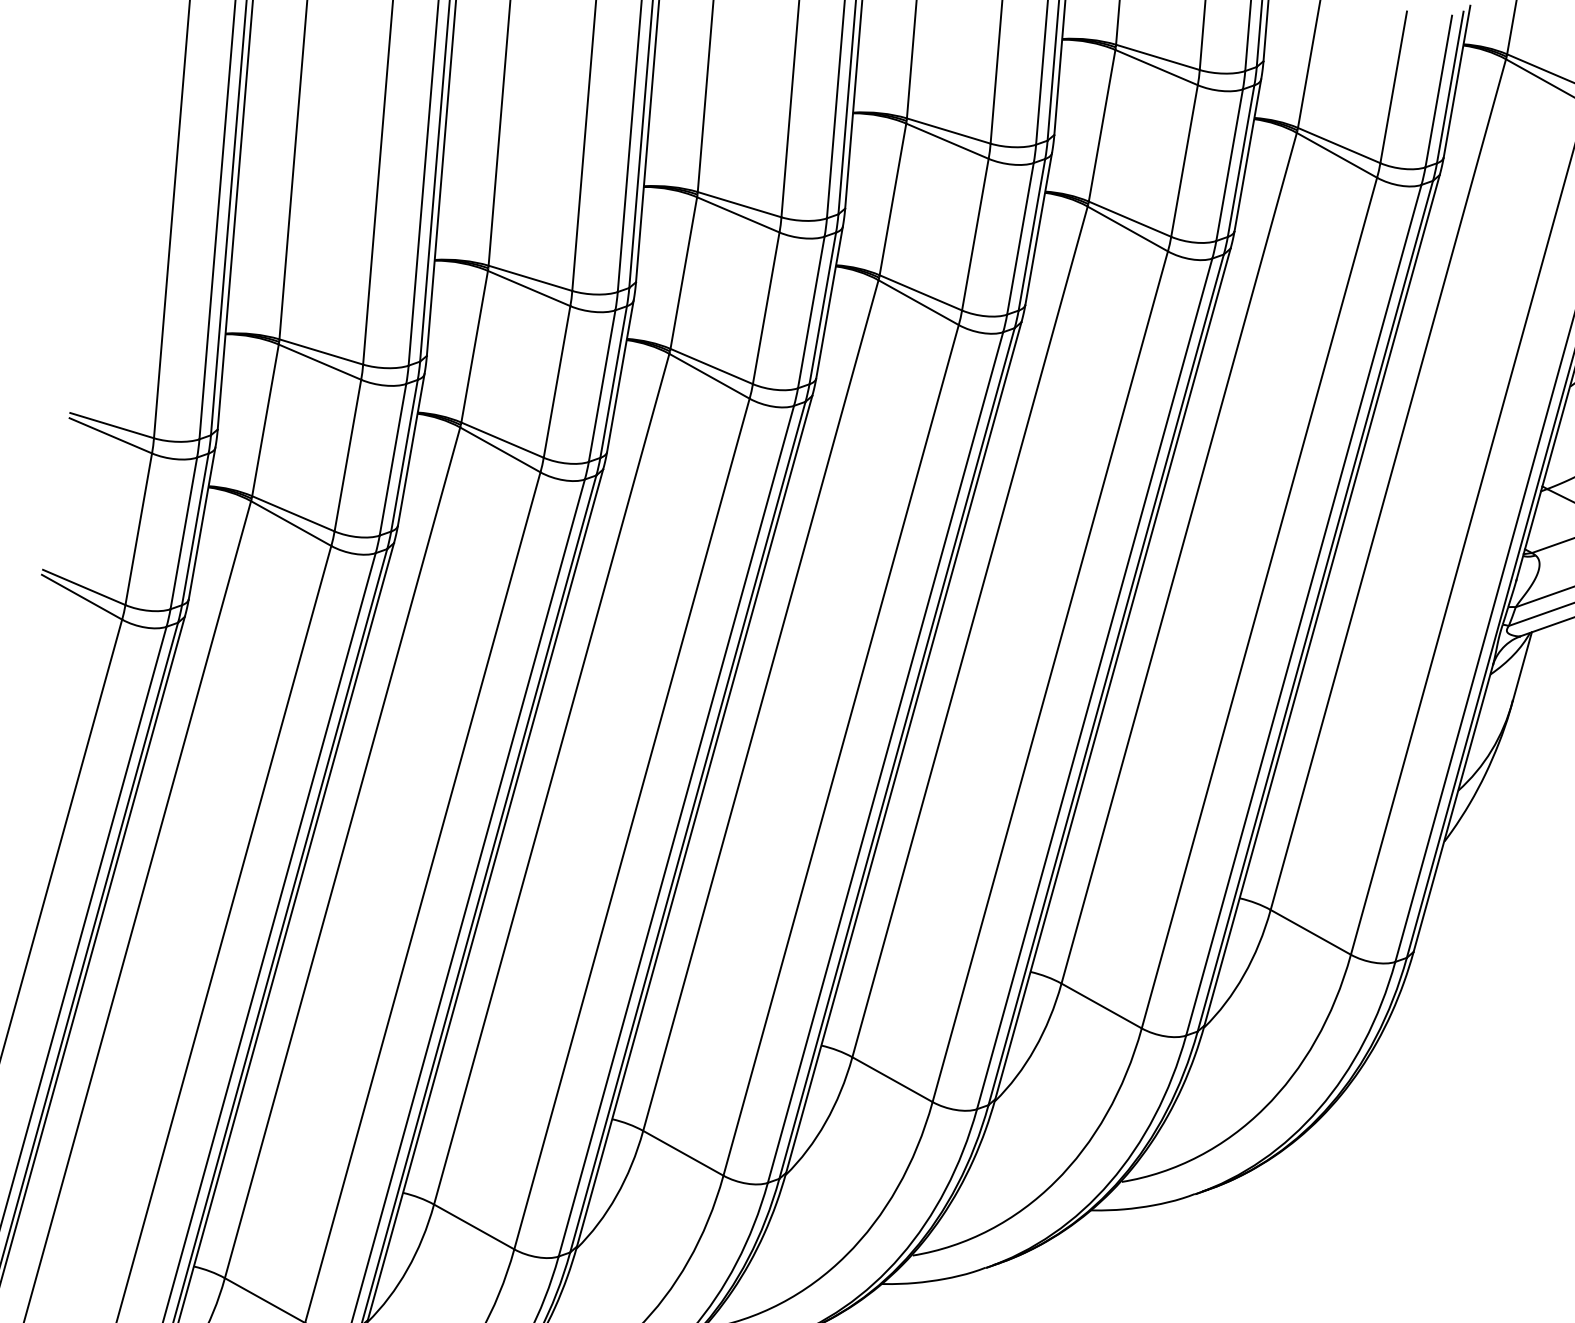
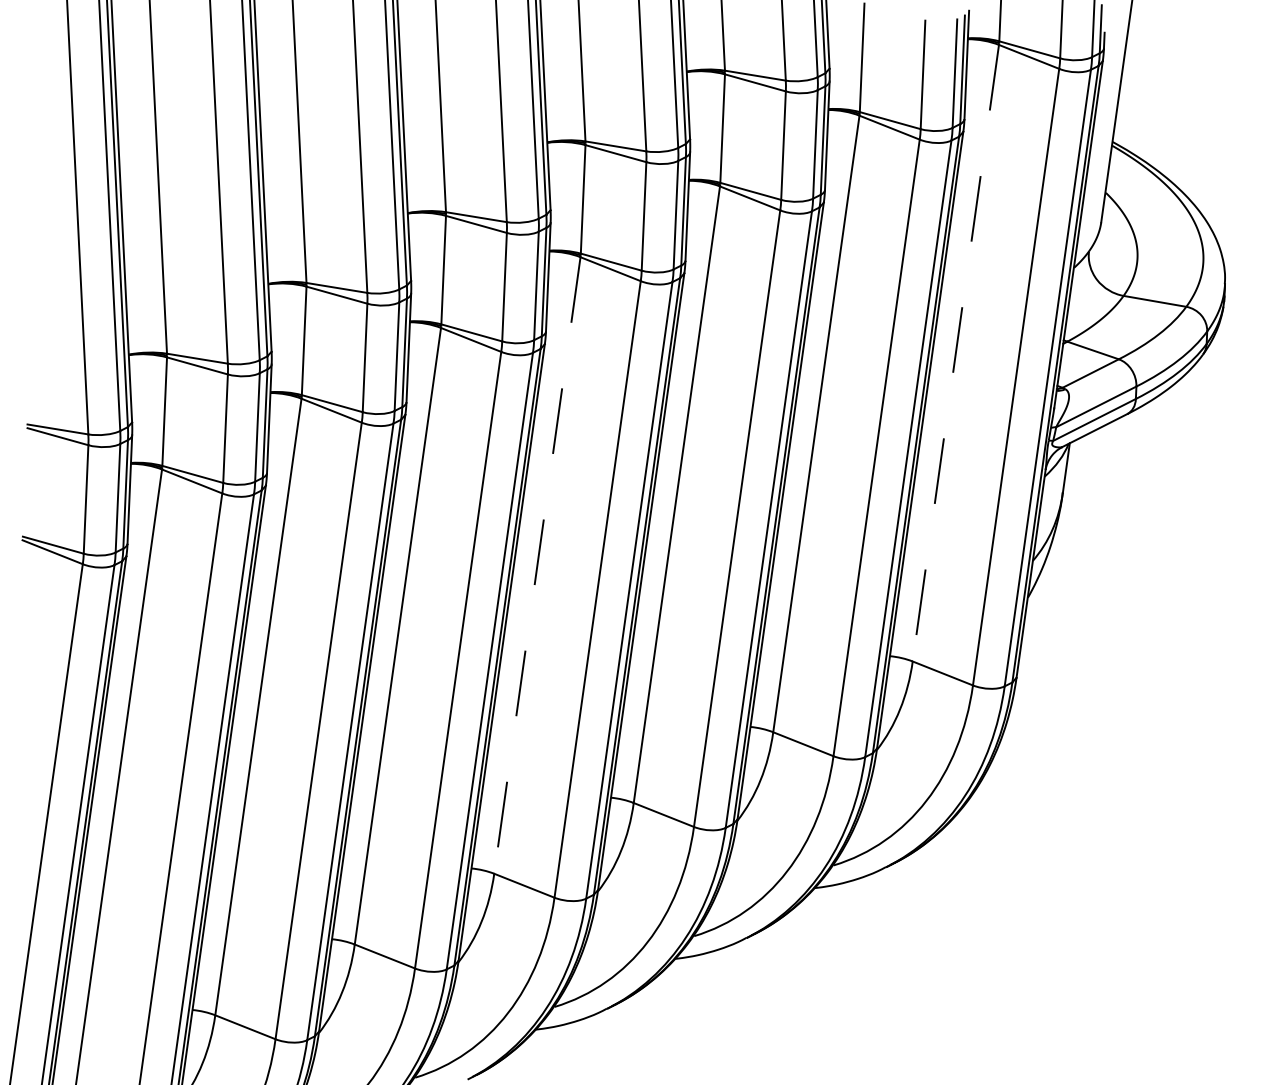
line: (1387, 484) -> (955, 353), solid -> dashed
line: (761, 705) -> (537, 565), solid -> dashed

